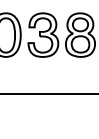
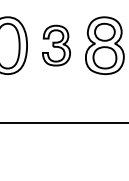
part: (43, 34) -> (56, 45), size x0.7

